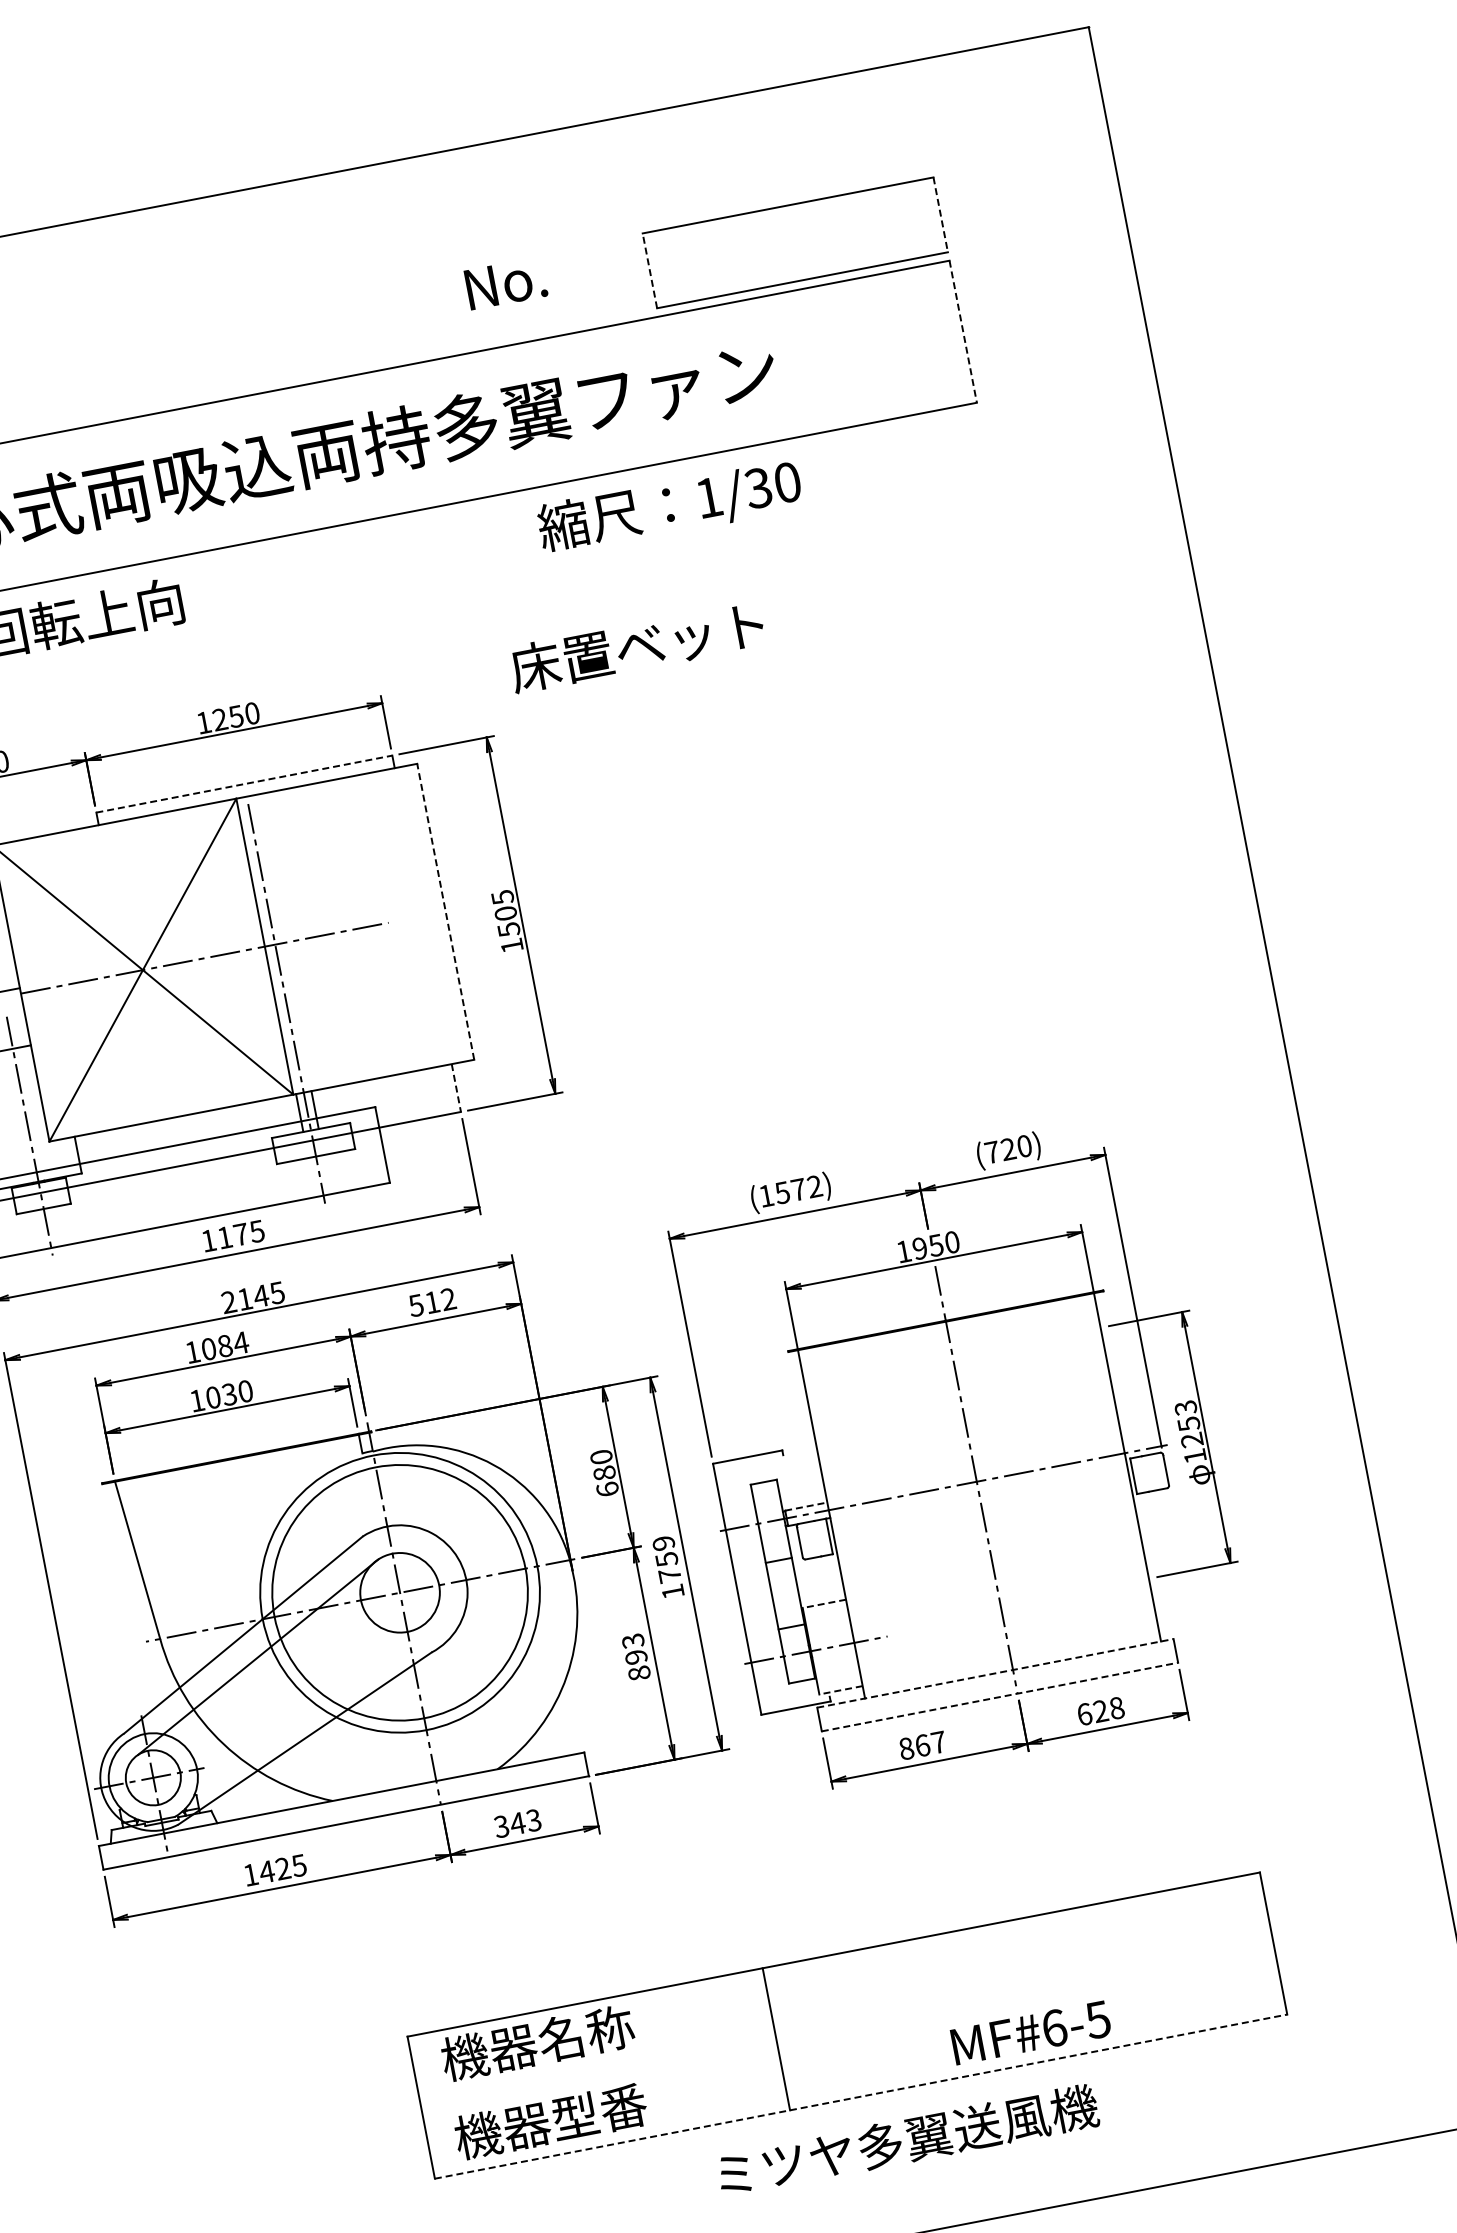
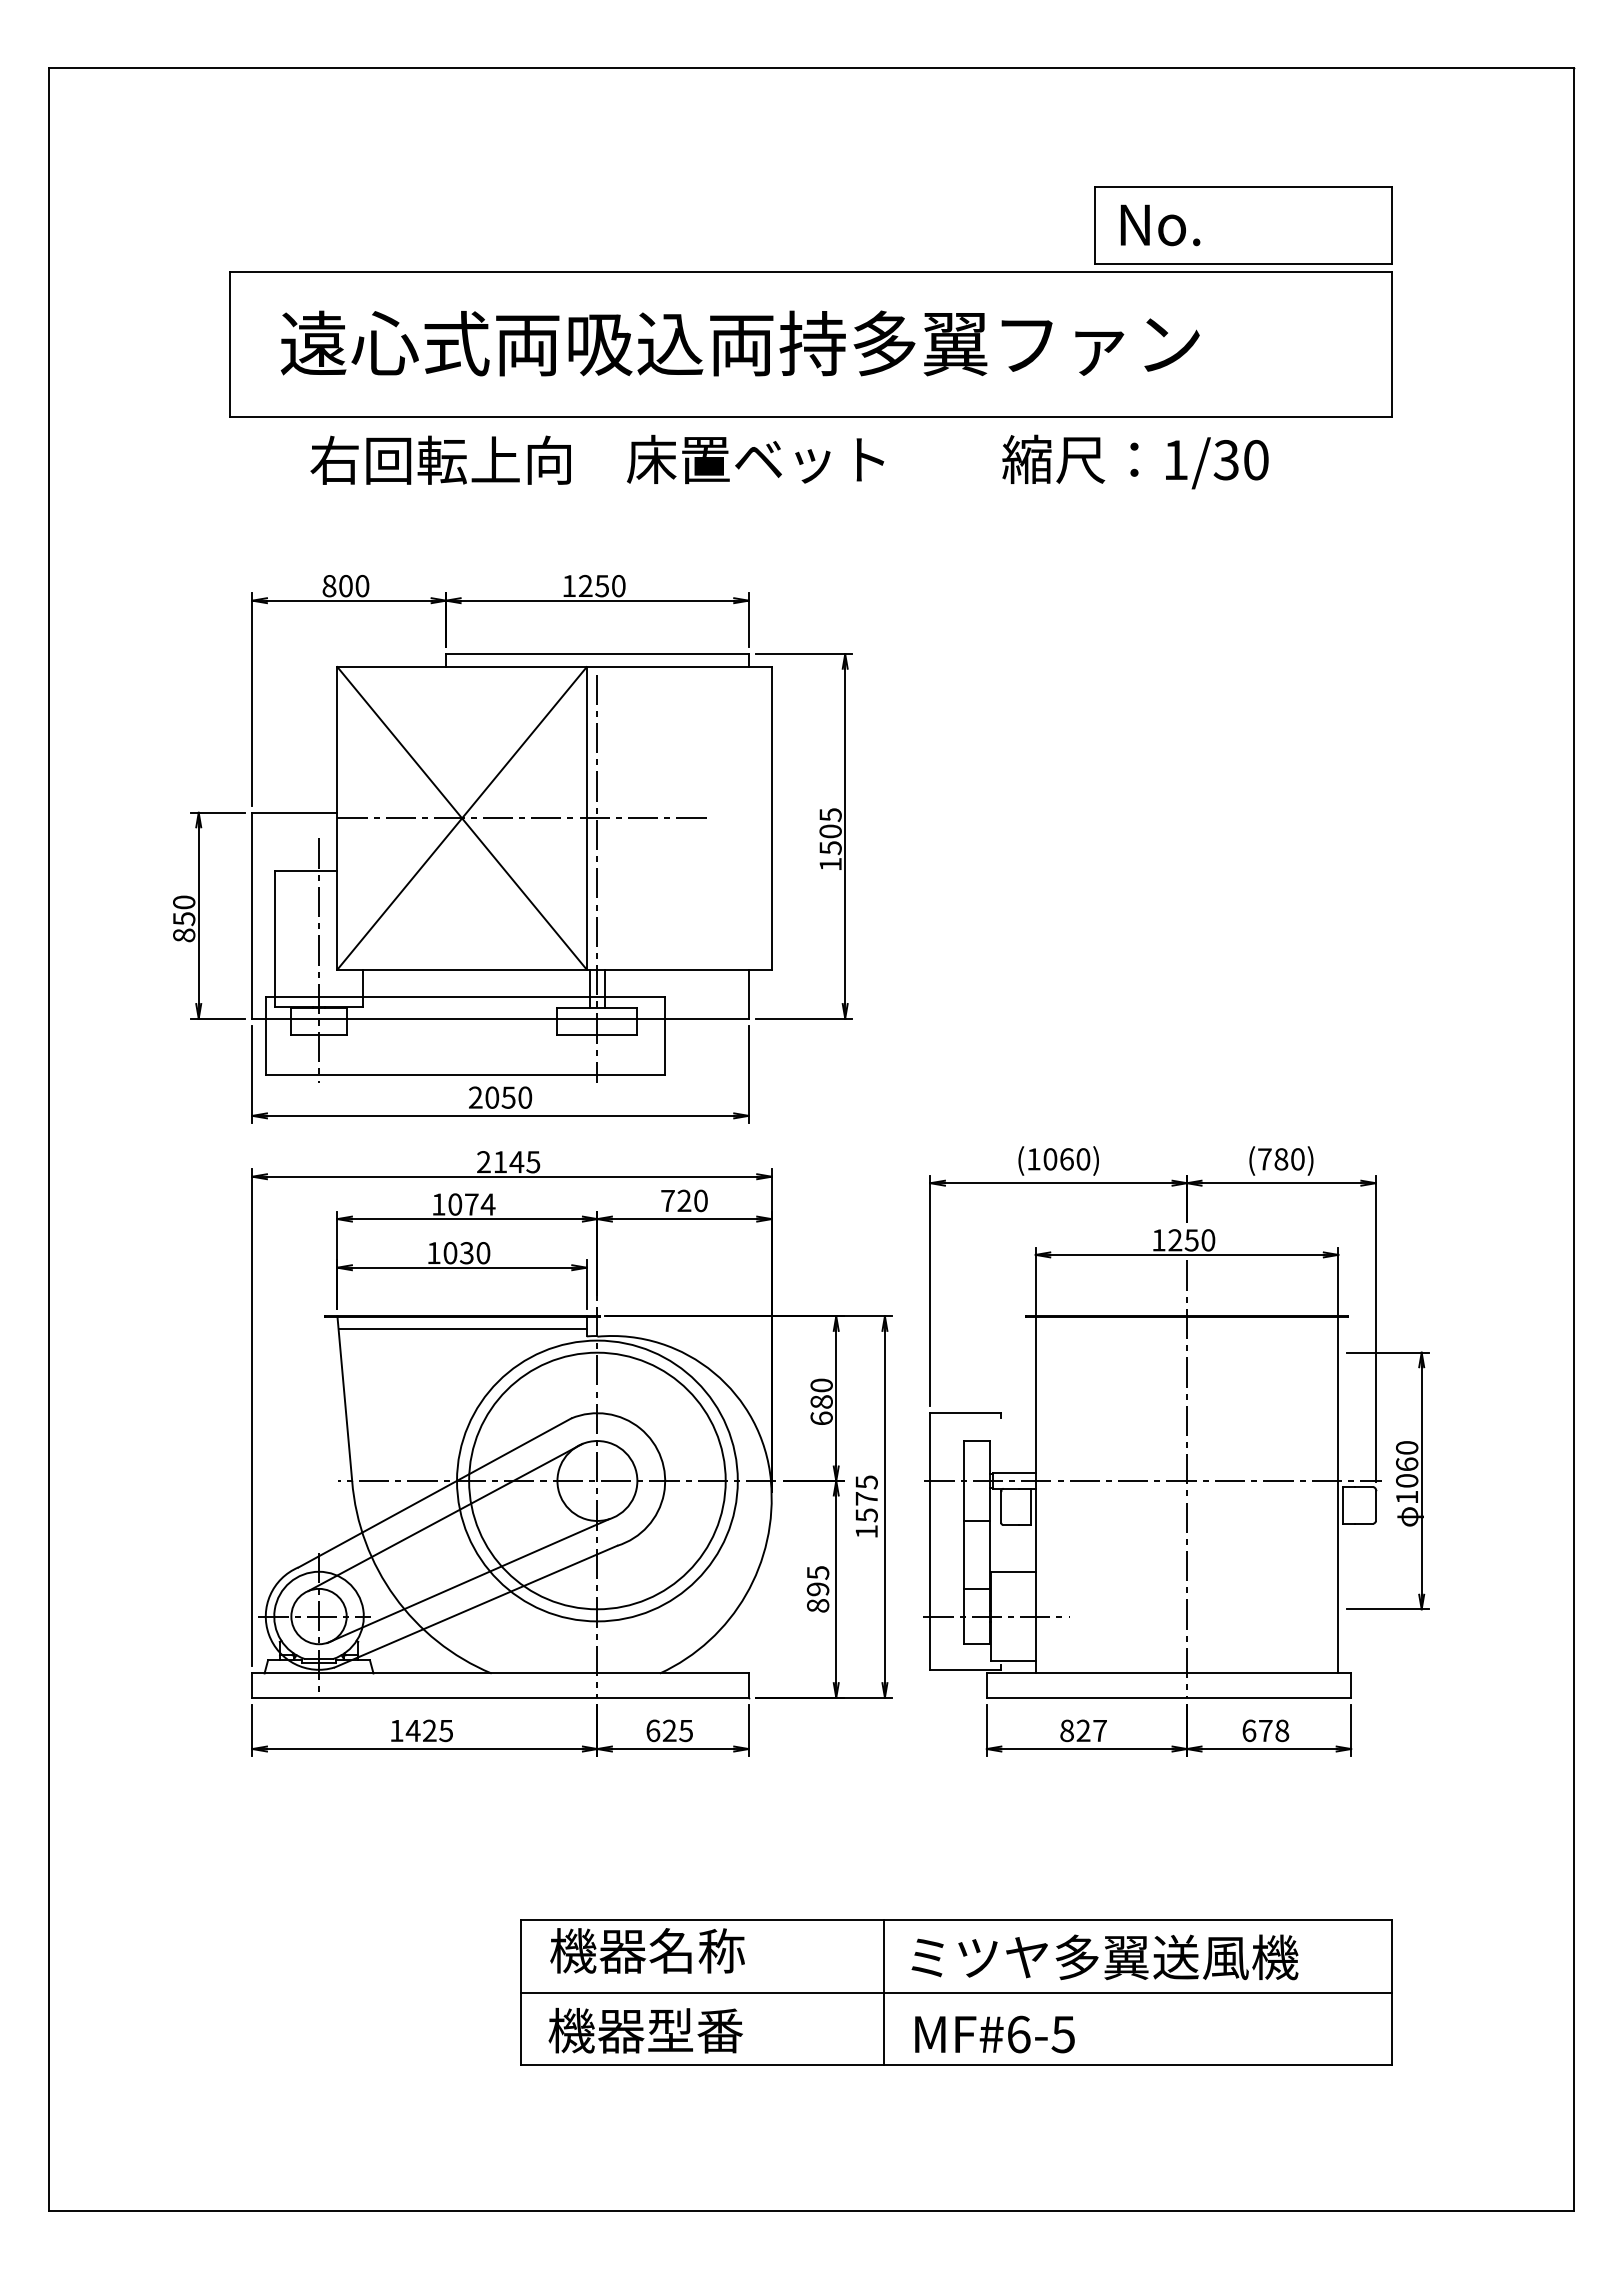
line: (940, 215) -> (1391, 225), dashed -> solid
line: (649, 270) -> (1094, 224), dashed -> solid
text: (506, 283) -> (1160, 225), moved
line: (962, 331) -> (1391, 344), dashed -> solid
text: (669, 506) -> (1135, 461), moved
text: (636, 646) -> (755, 459), moved
line: (244, 784) -> (597, 654), dashed -> solid
line: (445, 911) -> (771, 817), dashed -> solid
line: (456, 1088) -> (748, 994), dashed -> solid
text: (1008, 1149) -> (1281, 1159), (720) -> (780)
text: (798, 1189) -> (1066, 1159), (1572) -> (1060)
text: (233, 1235) -> (500, 1097), 1175 -> 2050
text: (920, 1248) -> (1175, 1240), 1950 -> 1250
text: (431, 1302) -> (683, 1200), 512 -> 720
text: (224, 1346) -> (471, 1204), 1084 -> 1074
text: (1189, 1424) -> (1407, 1464), 1253 -> 1060
line: (239, 1469) -> (462, 1328), added
line: (806, 1506) -> (1014, 1473), dashed -> solid
text: (666, 1559) -> (866, 1498), 1759 -> 1575
line: (824, 1603) -> (1013, 1572), dashed -> solid
text: (632, 1640) -> (817, 1572), 893 -> 895
line: (995, 1673) -> (1169, 1673), dashed -> solid
line: (840, 1690) -> (1013, 1660), dashed -> solid
line: (1000, 1696) -> (1169, 1697), dashed -> solid
text: (1100, 1711) -> (1265, 1730), 628 -> 678
line: (292, 1715) -> (468, 1581), added
text: (922, 1745) -> (1083, 1730), 867 -> 827
text: (517, 1823) -> (669, 1730), 343 -> 625
line: (846, 2025) -> (955, 1992), added
text: (1030, 2032) -> (994, 2034), moved
line: (861, 2096) -> (956, 2065), dashed -> solid
text: (907, 2140) -> (1104, 1957), moved

